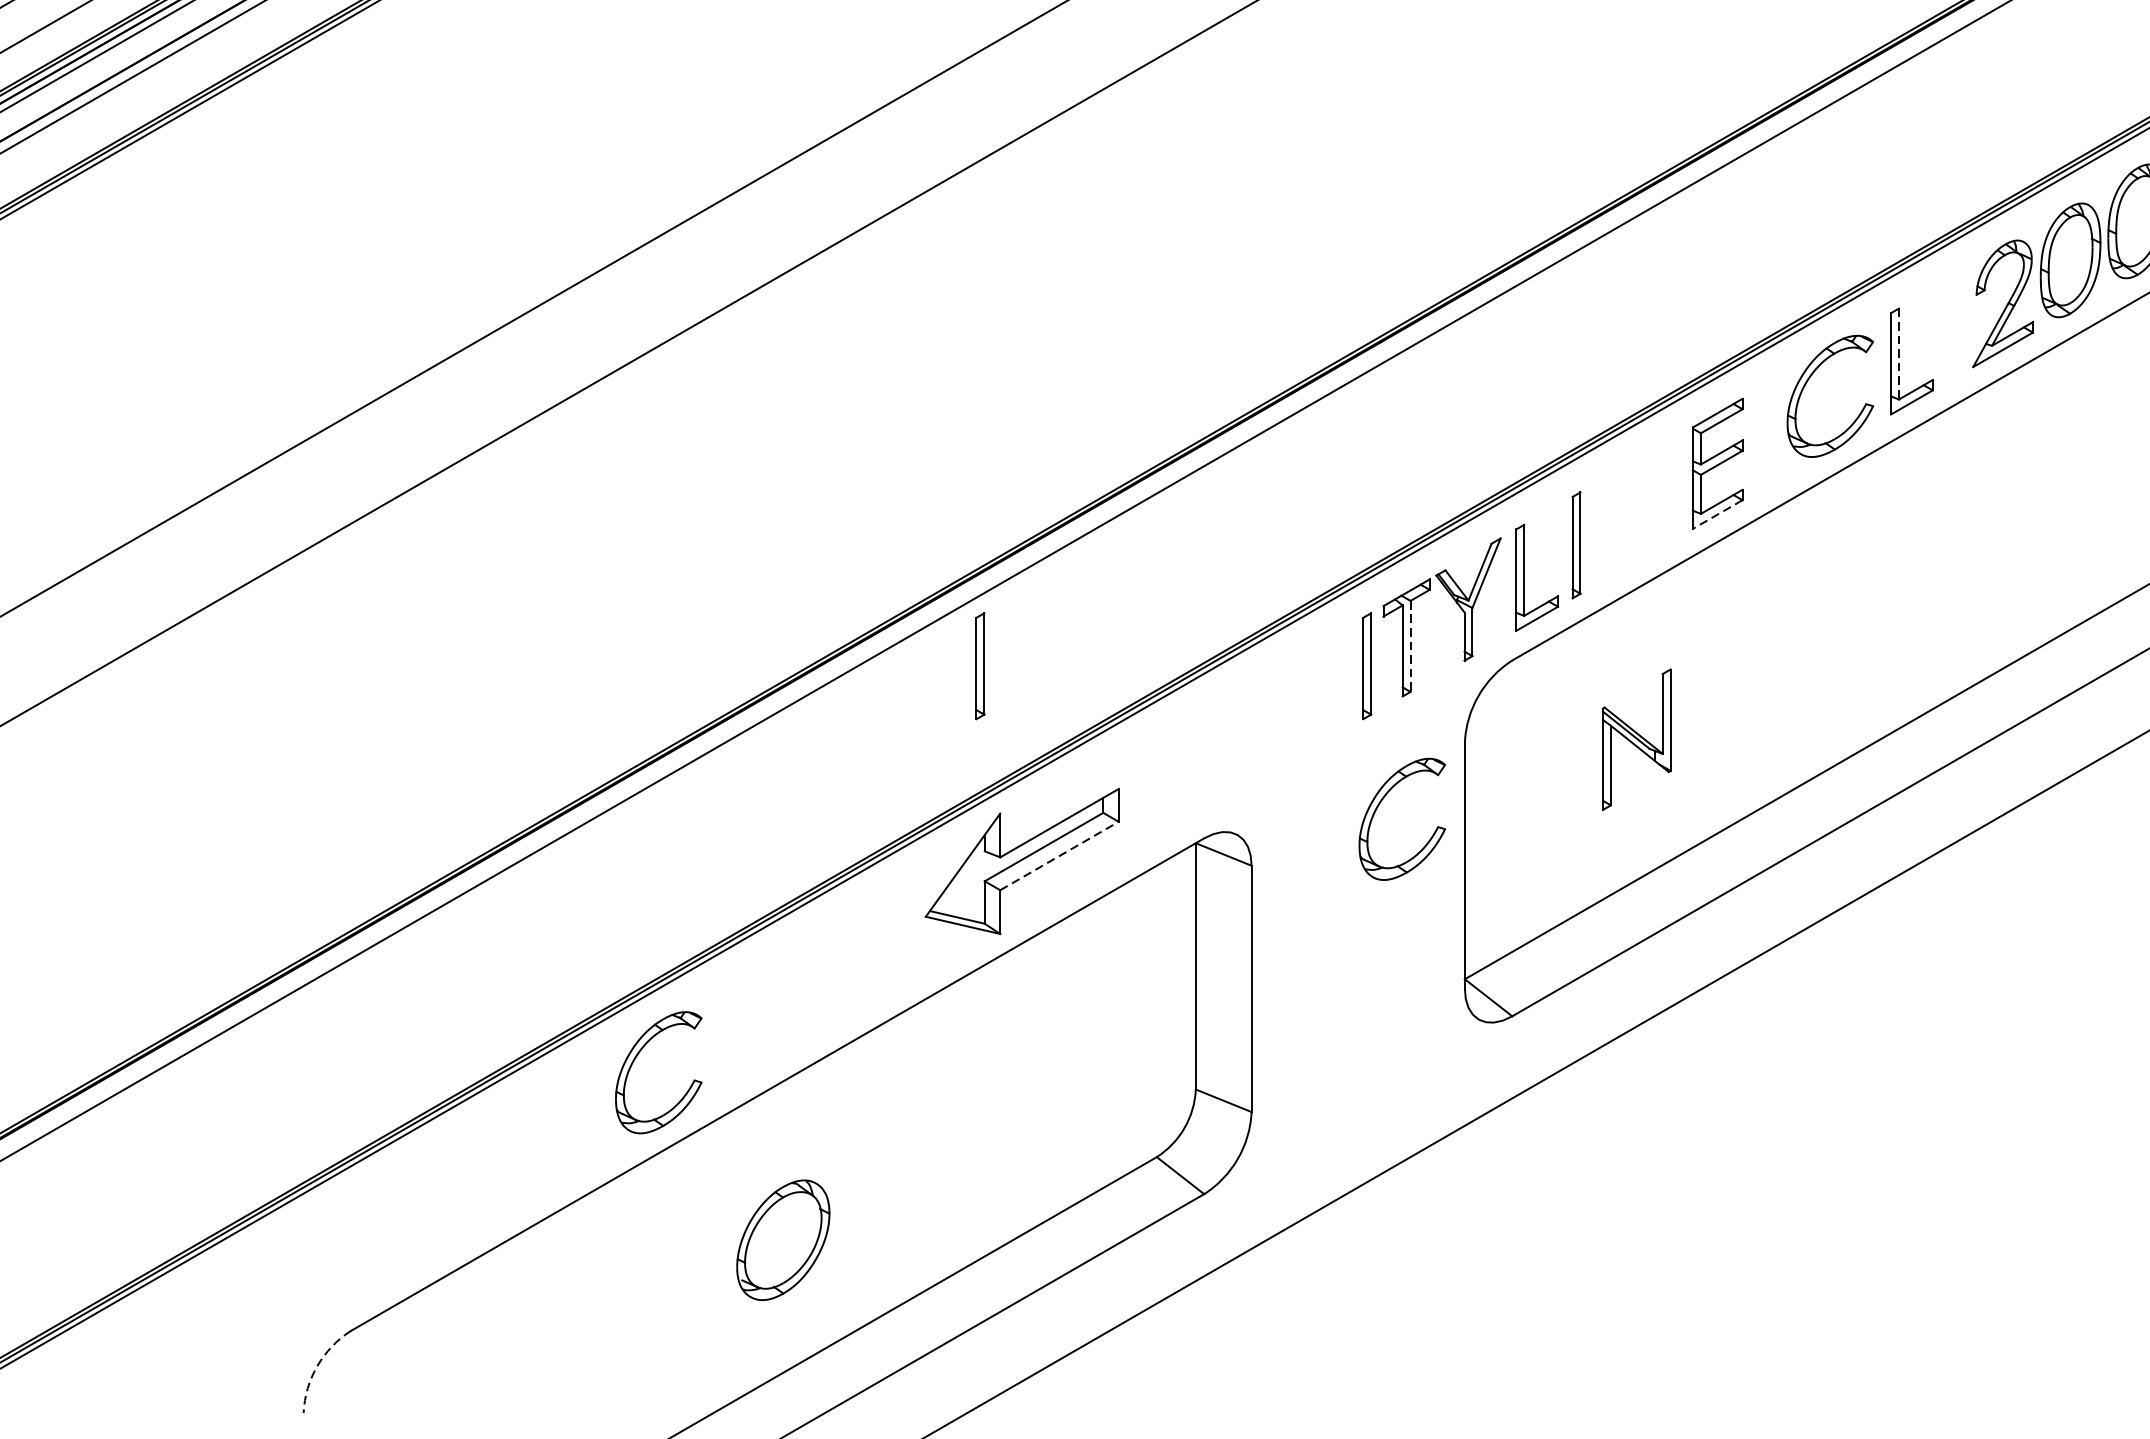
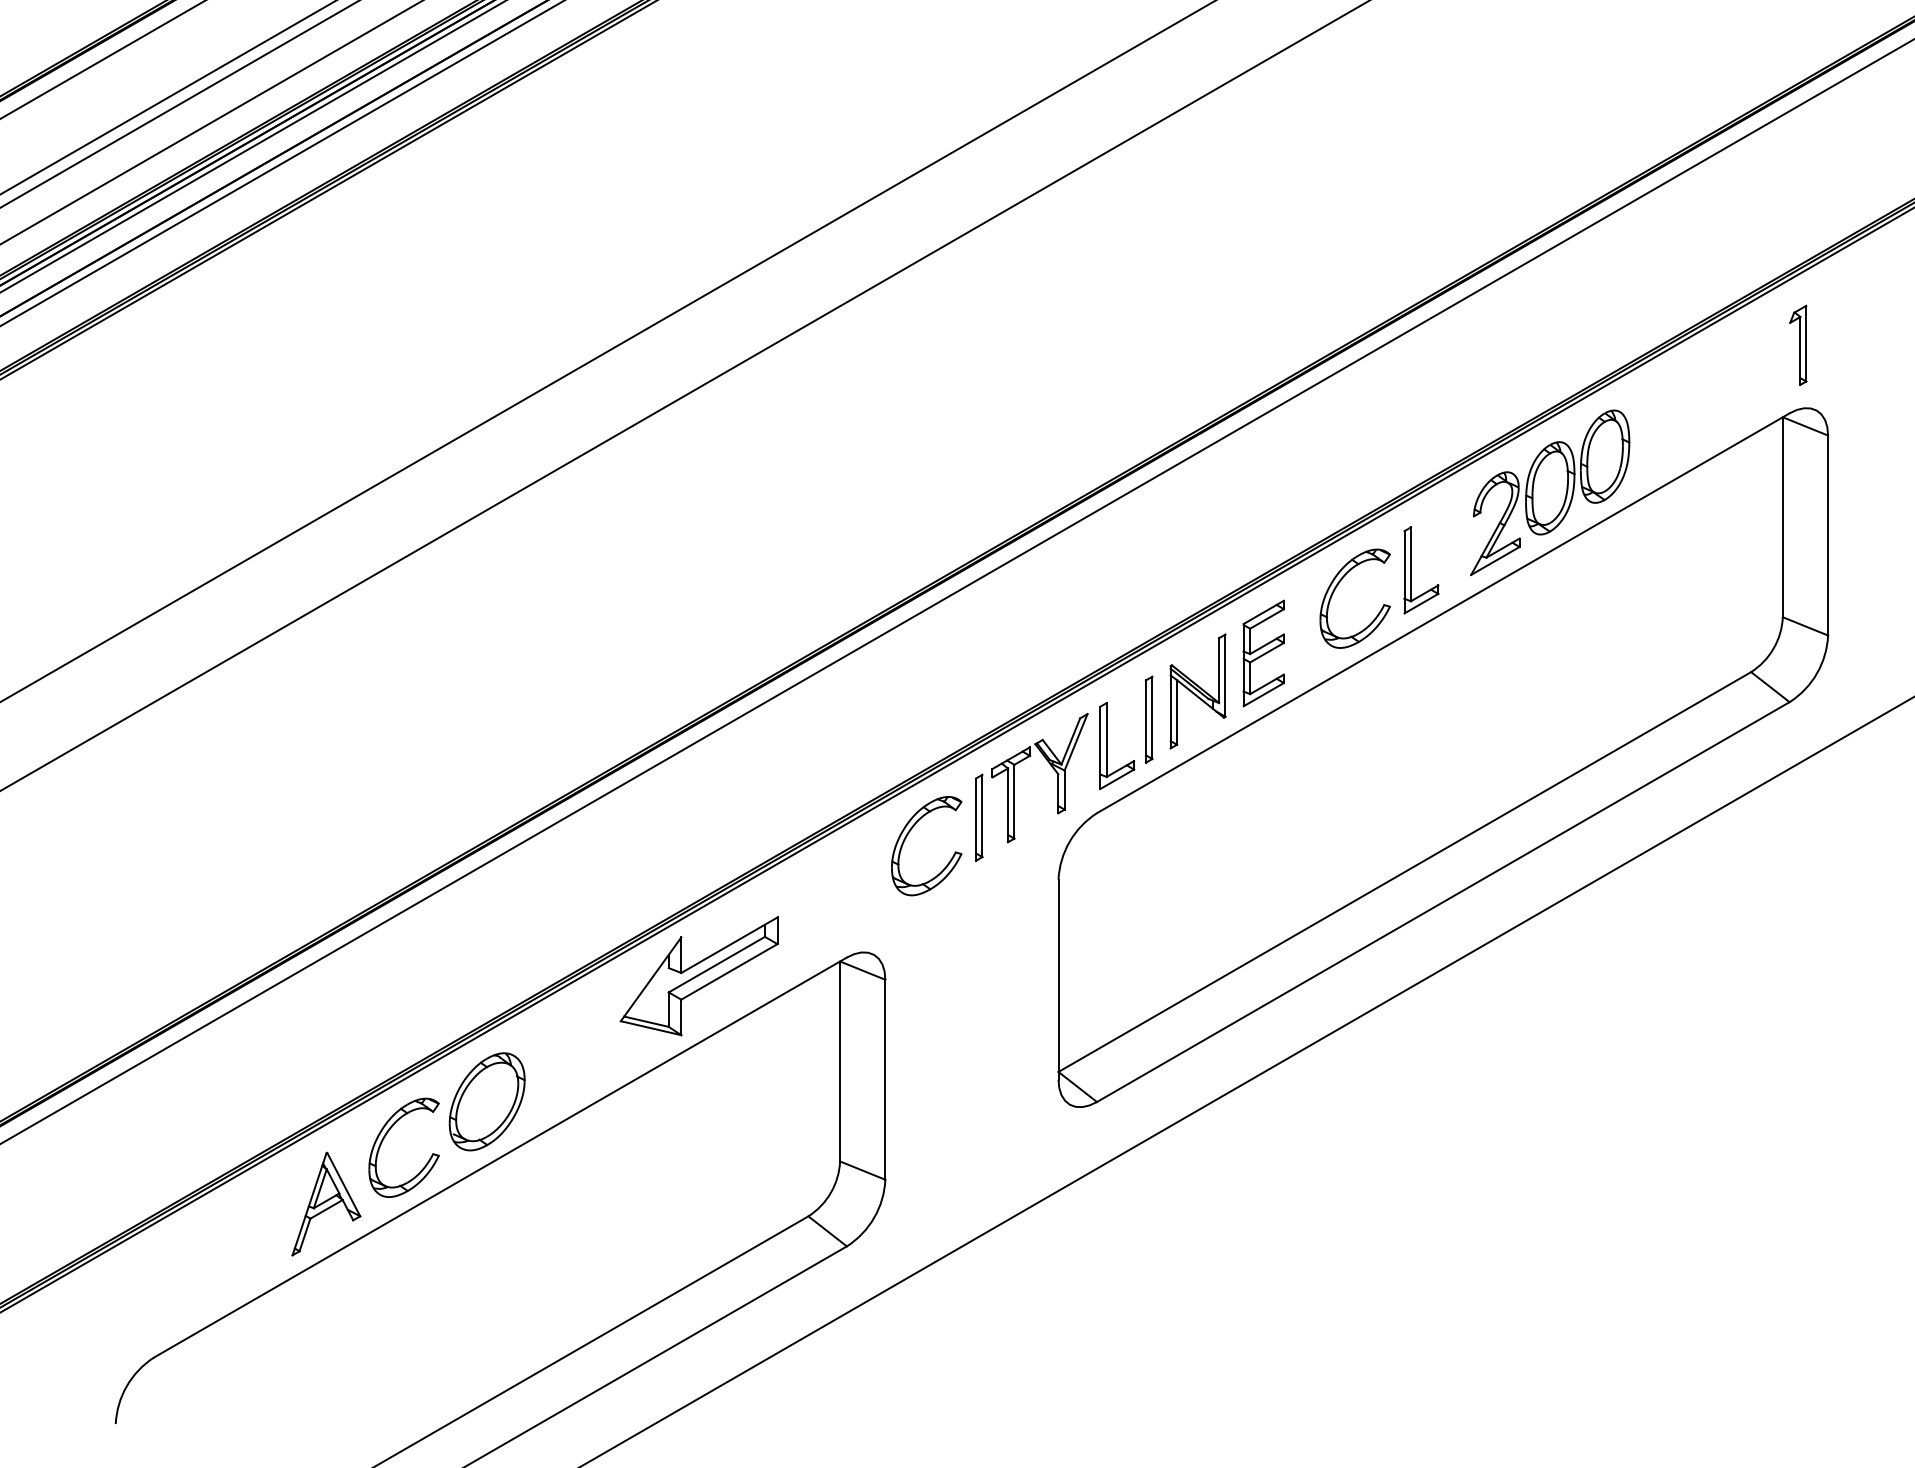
line: (1898, 354) -> (1410, 564), dashed -> solid
line: (1717, 514) -> (1263, 694), dashed -> solid
line: (1410, 646) -> (1014, 801), dashed -> solid
part: (980, 665) -> (665, 817), removed
part: (1636, 739) -> (1197, 691), moved
part: (1381, 803) -> (909, 833), moved
line: (1059, 855) -> (729, 971), dashed -> solid
part: (563, 1141) -> (326, 1203), added
part: (782, 1239) -> (486, 1101), moved
arc: (316, 1366) -> (126, 1386), dashed -> solid

